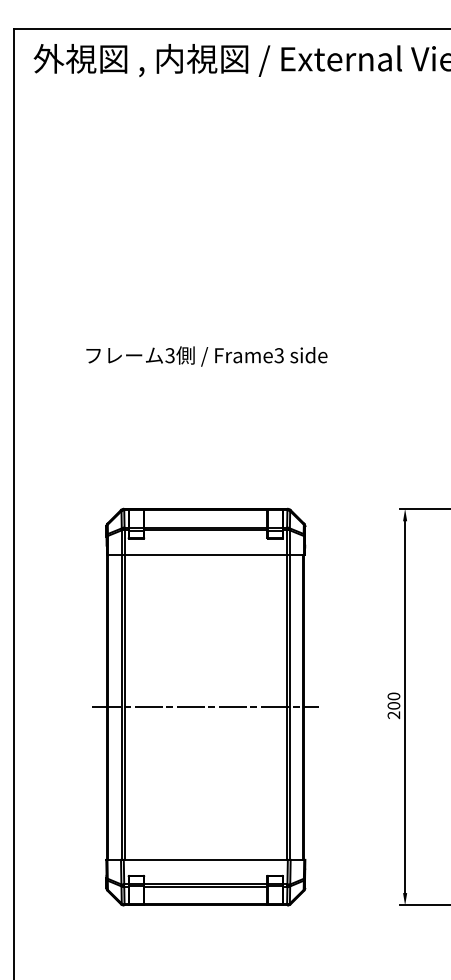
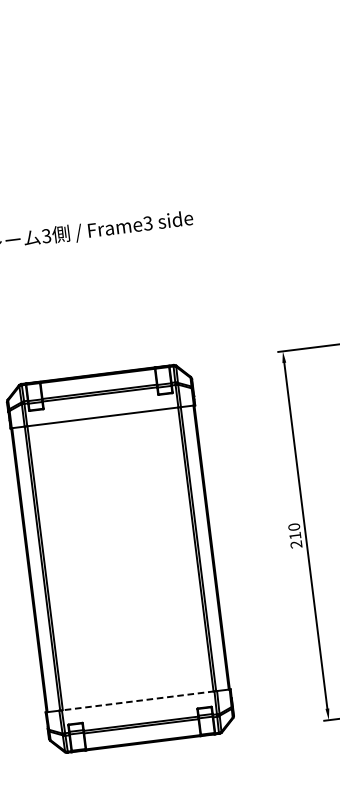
text: (393, 705) -> (294, 535), 200 -> 210
line: (205, 707) -> (120, 559), removed
line: (205, 859) -> (137, 700), solid -> dashed

